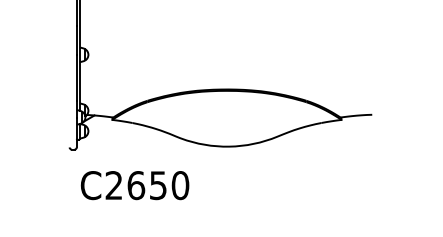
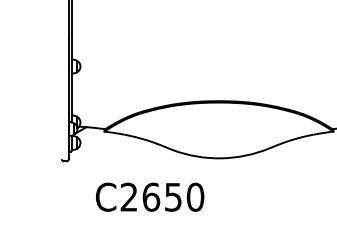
text: (134, 185) -> (149, 197), moved

